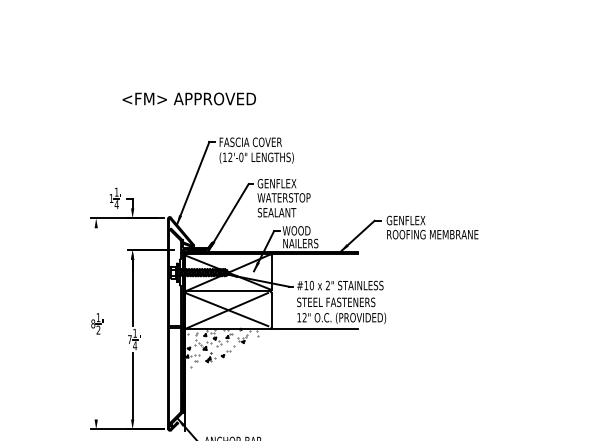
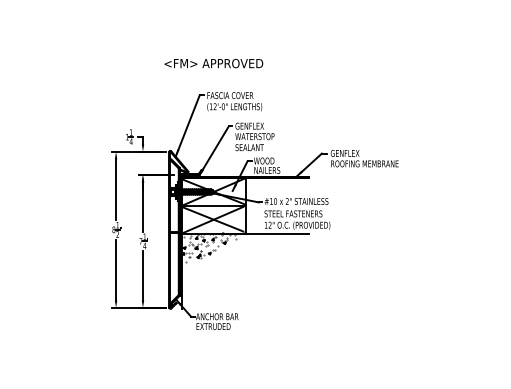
text: (188, 98) -> (213, 63), moved
line: (96, 269) -> (116, 189), added
line: (96, 377) -> (116, 269), added

